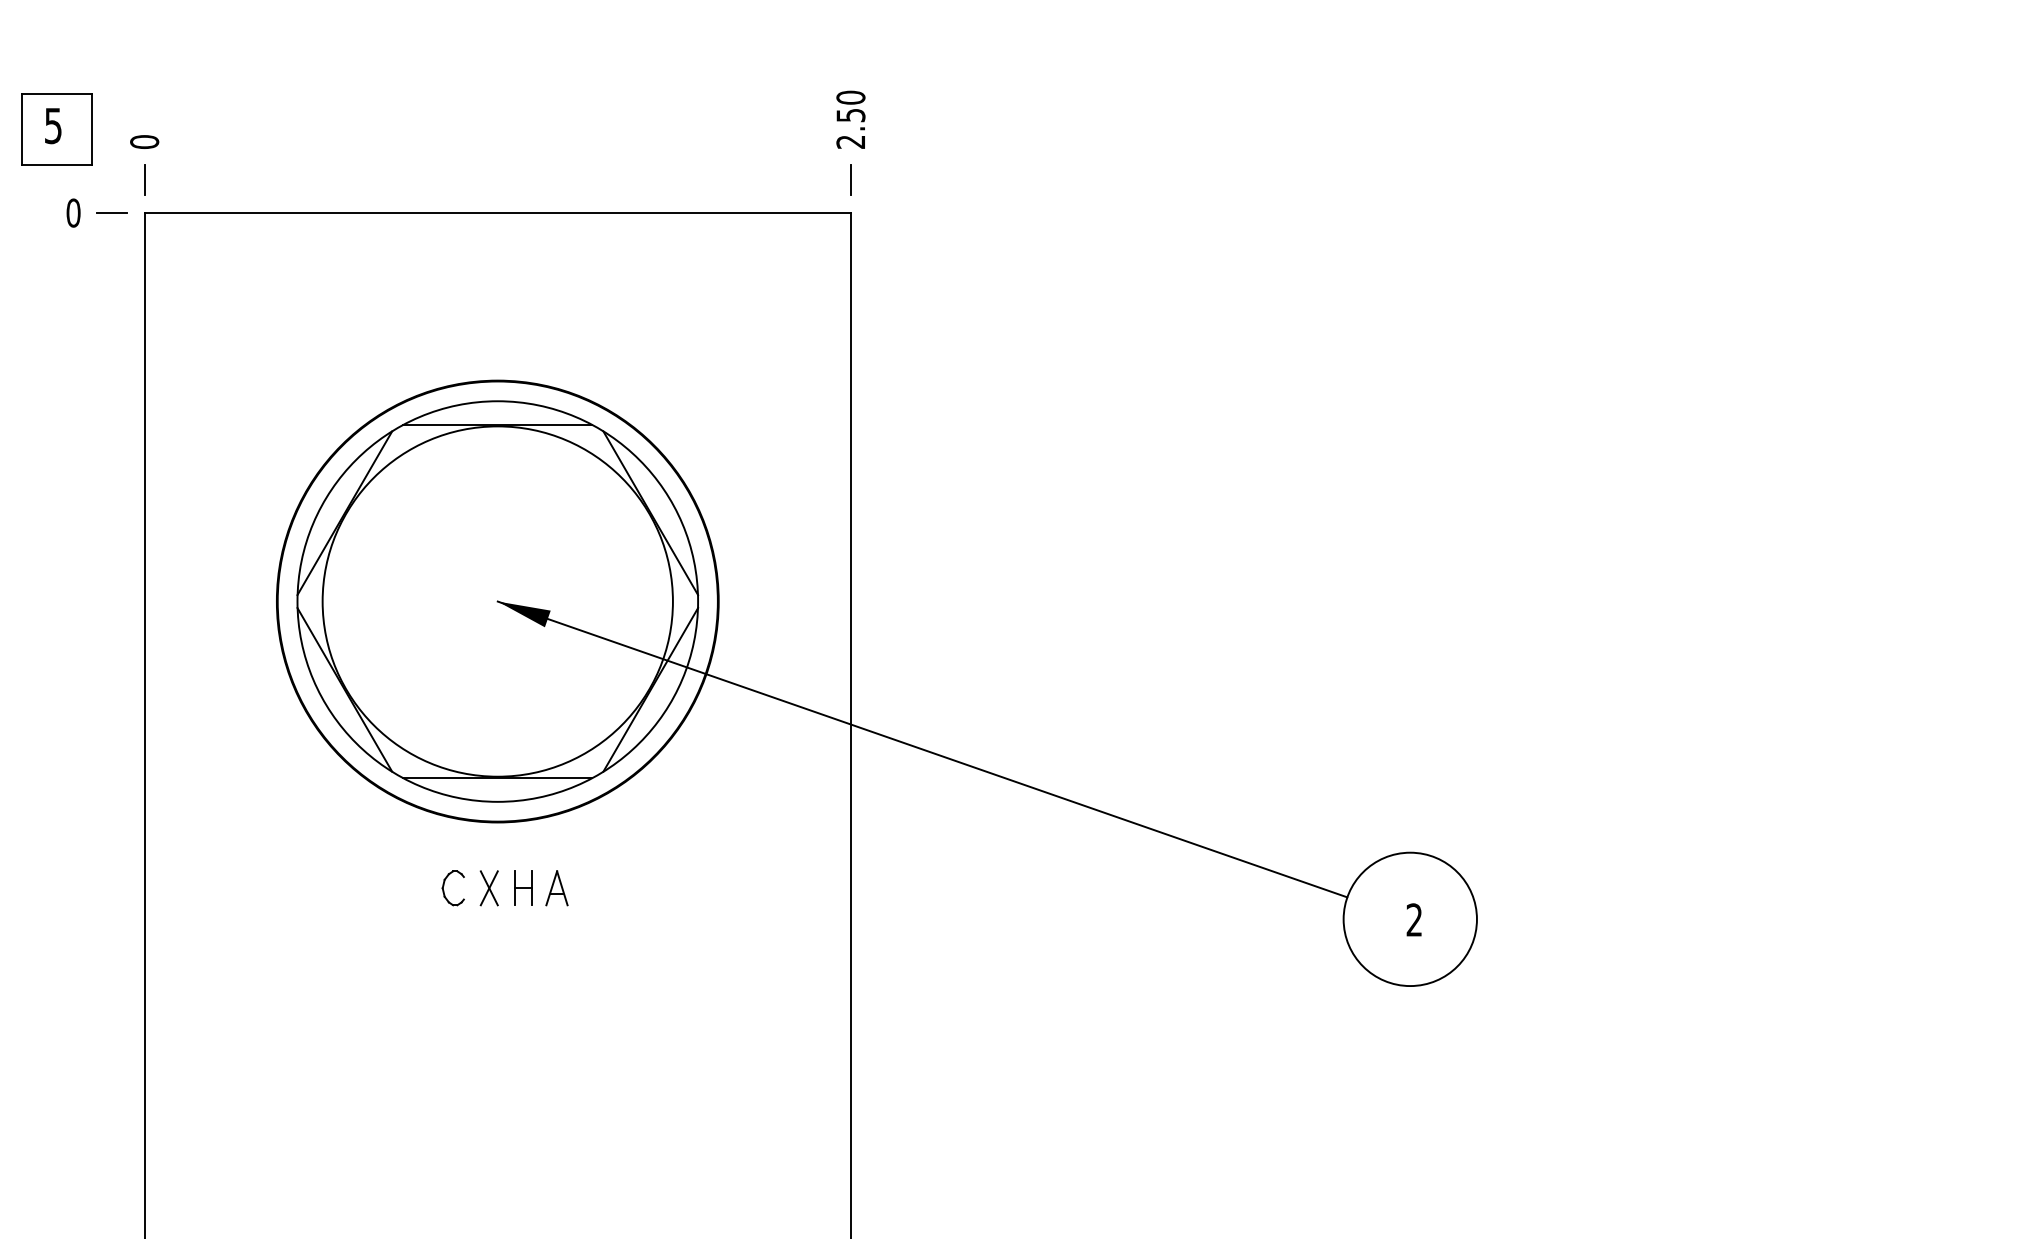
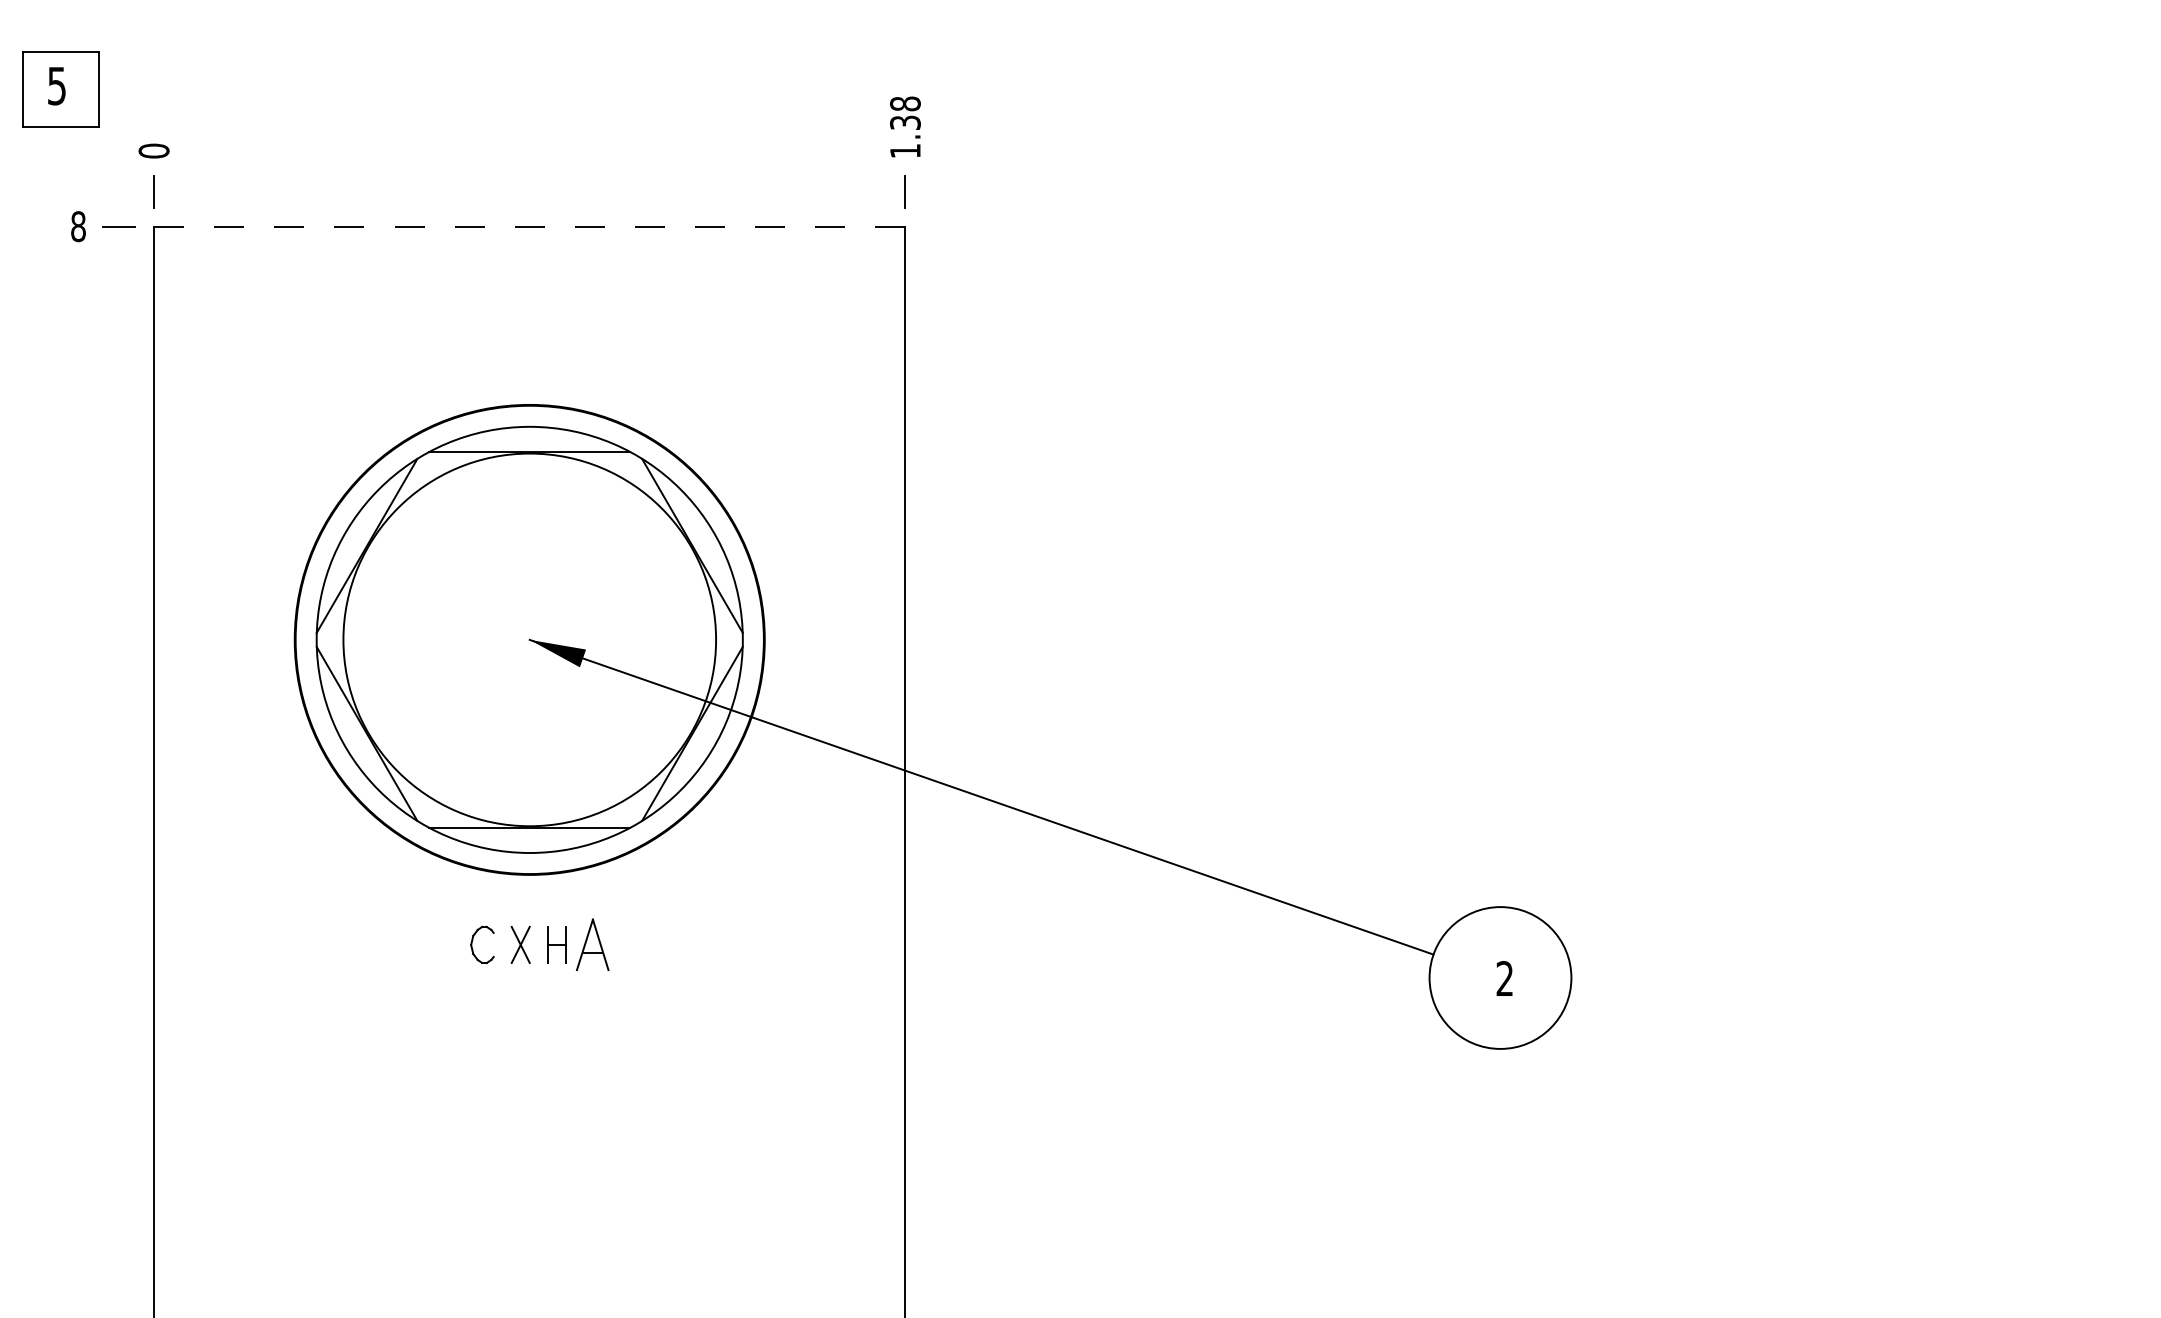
text: (850, 119) -> (904, 127), 2.50 -> 1.38
part: (56, 129) -> (60, 89), moved
text: (73, 213) -> (78, 227), 0 -> 8
line: (498, 213) -> (530, 227), solid -> dashed
part: (556, 888) -> (592, 945), size x1.4

